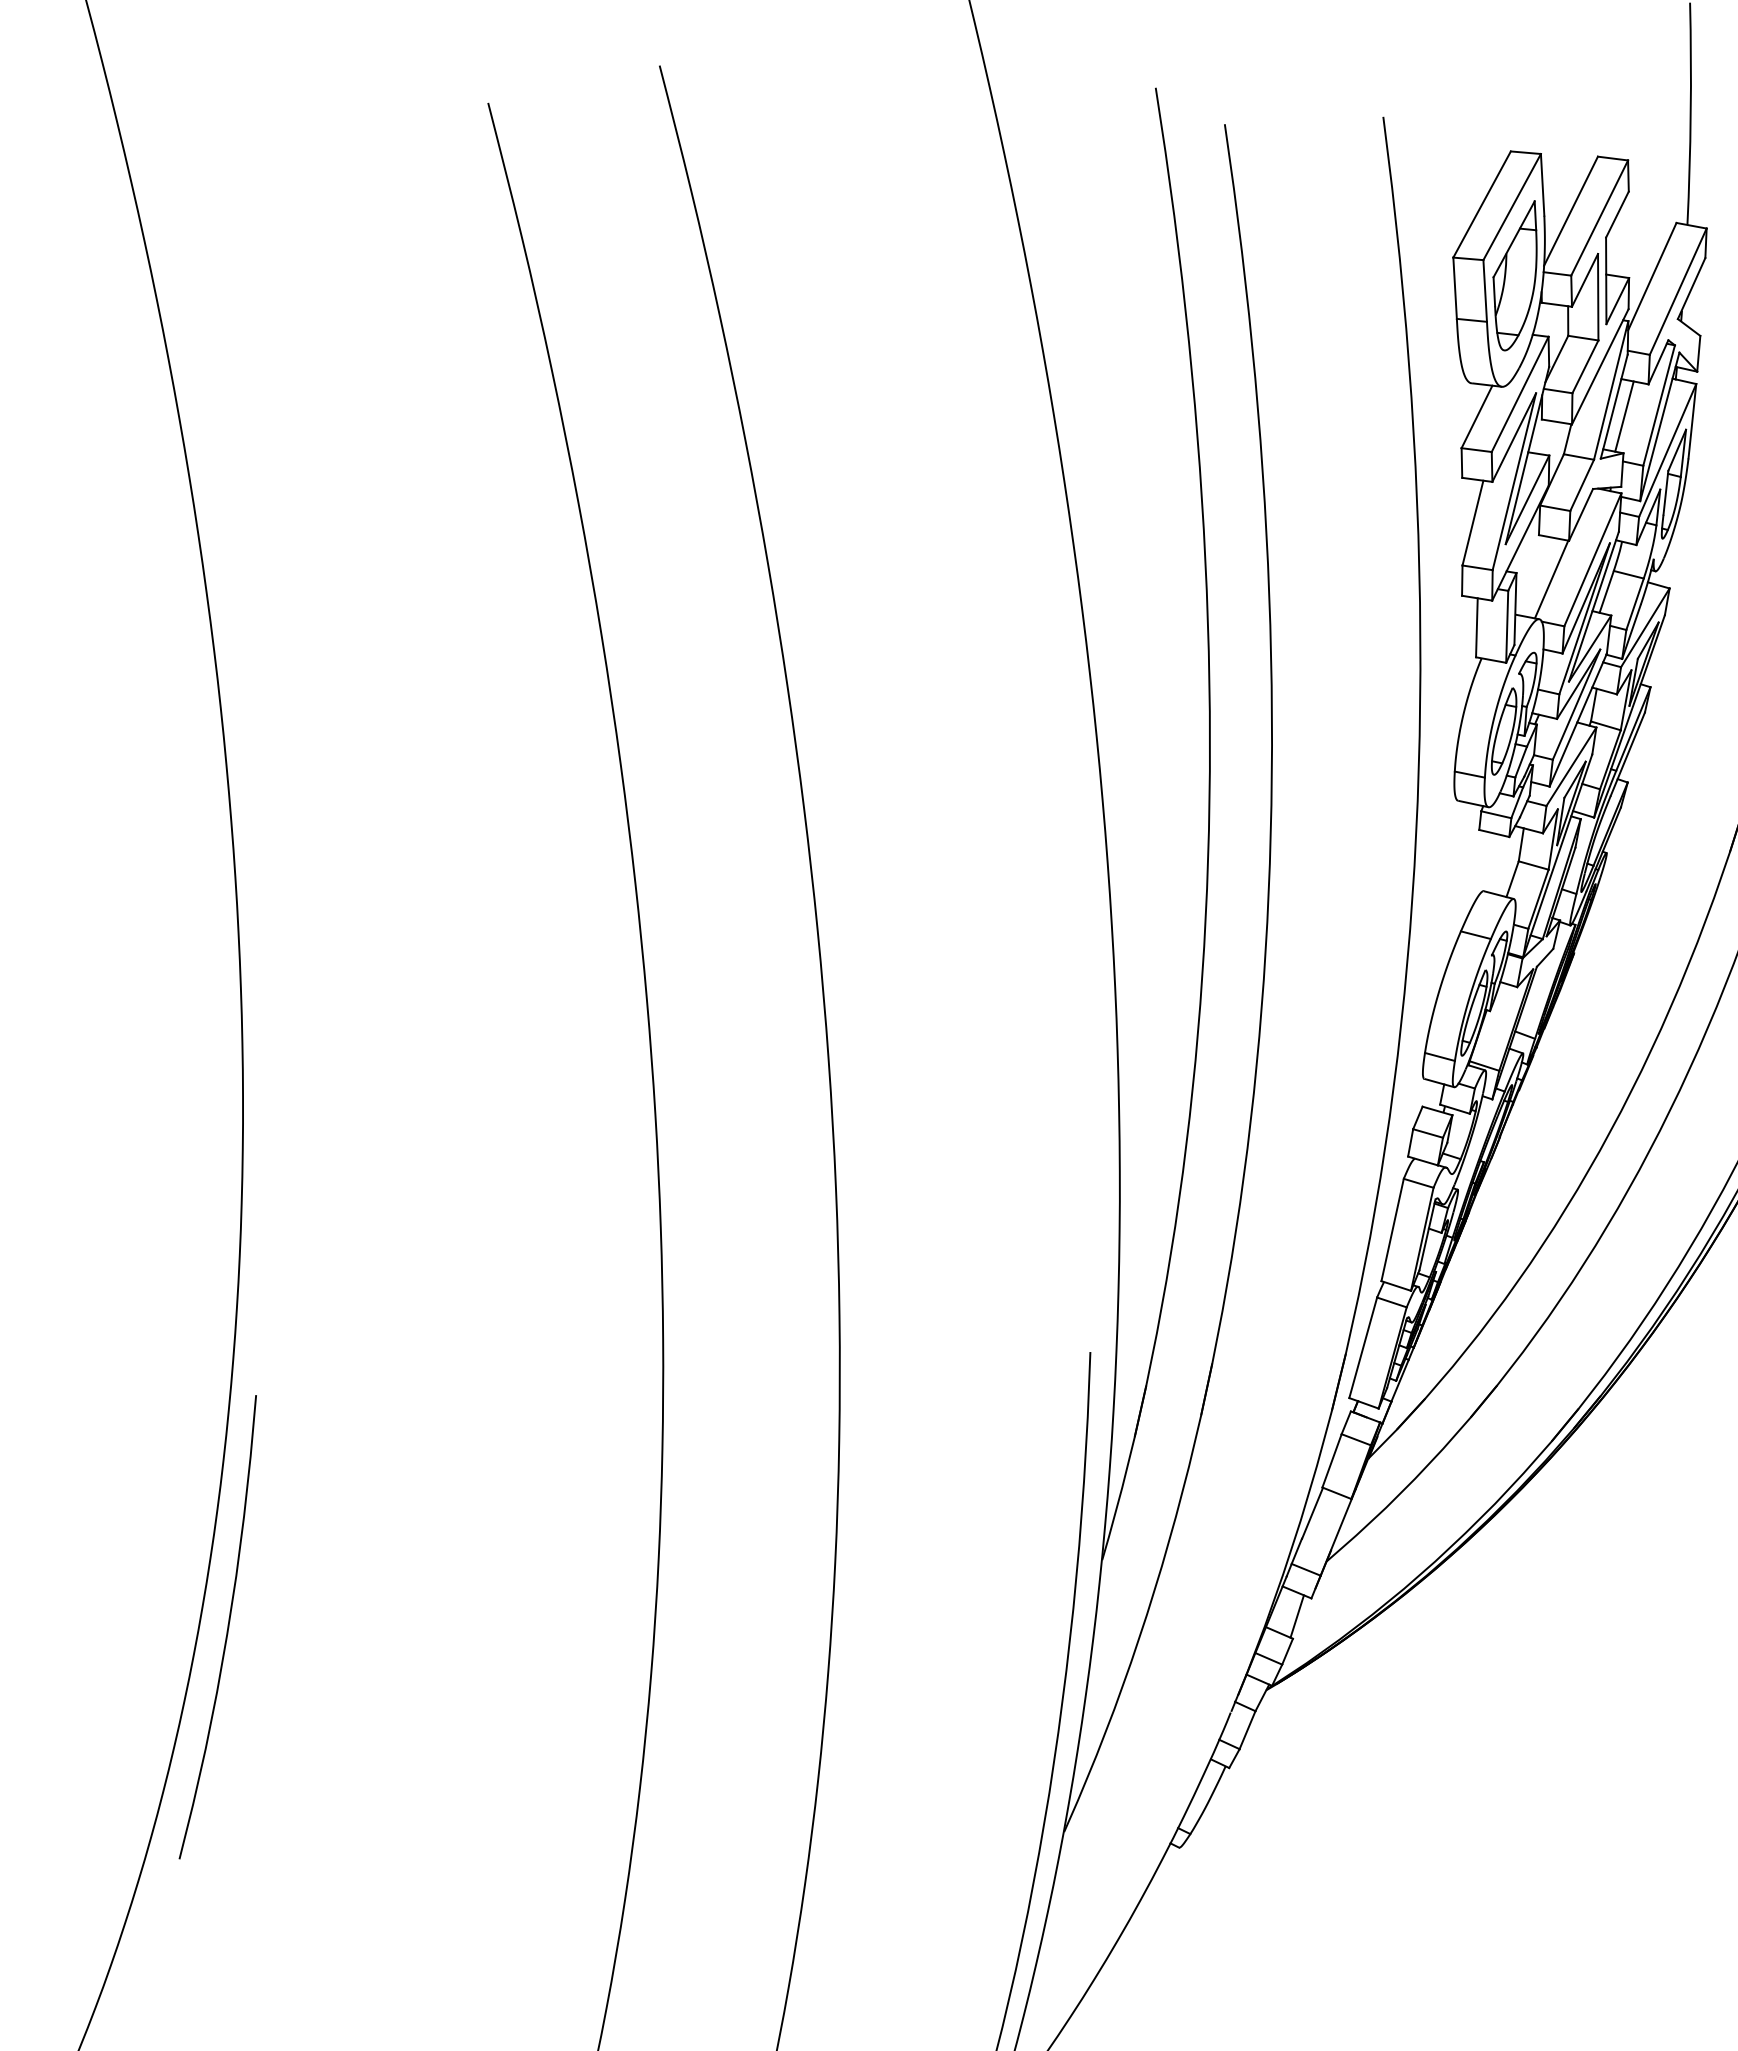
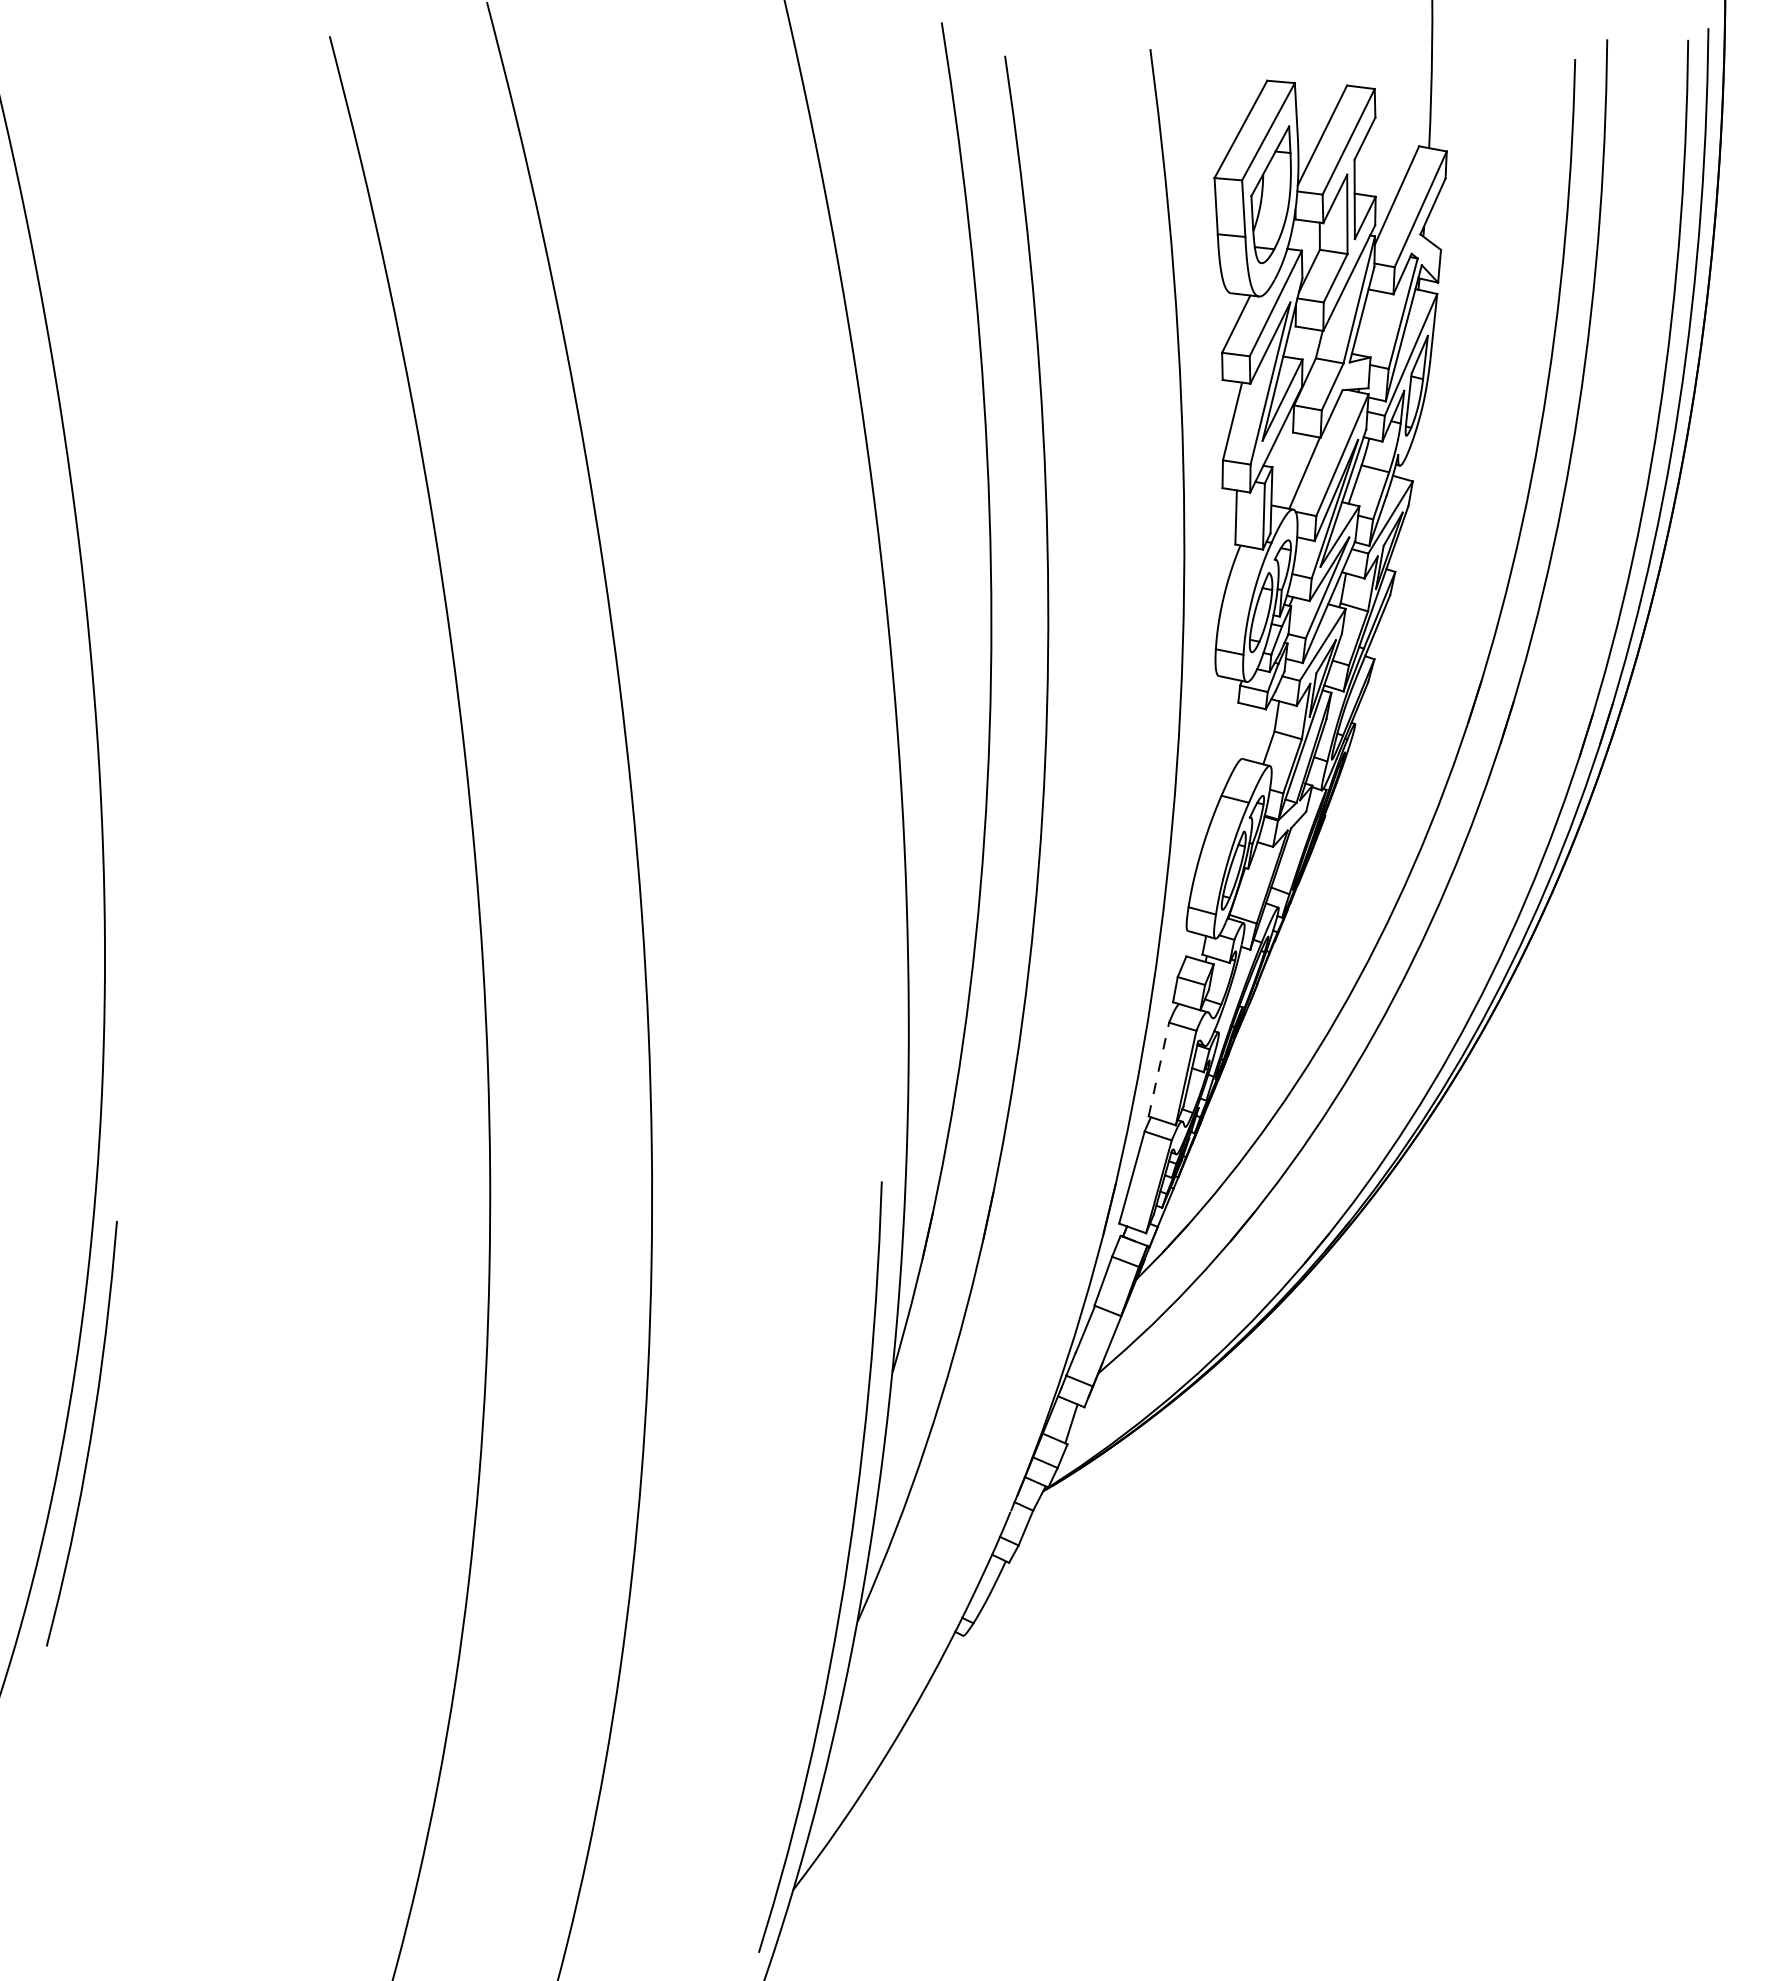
line: (1623, 416) -> (1370, 323), removed
line: (1392, 1229) -> (1158, 1069), solid -> dashed

